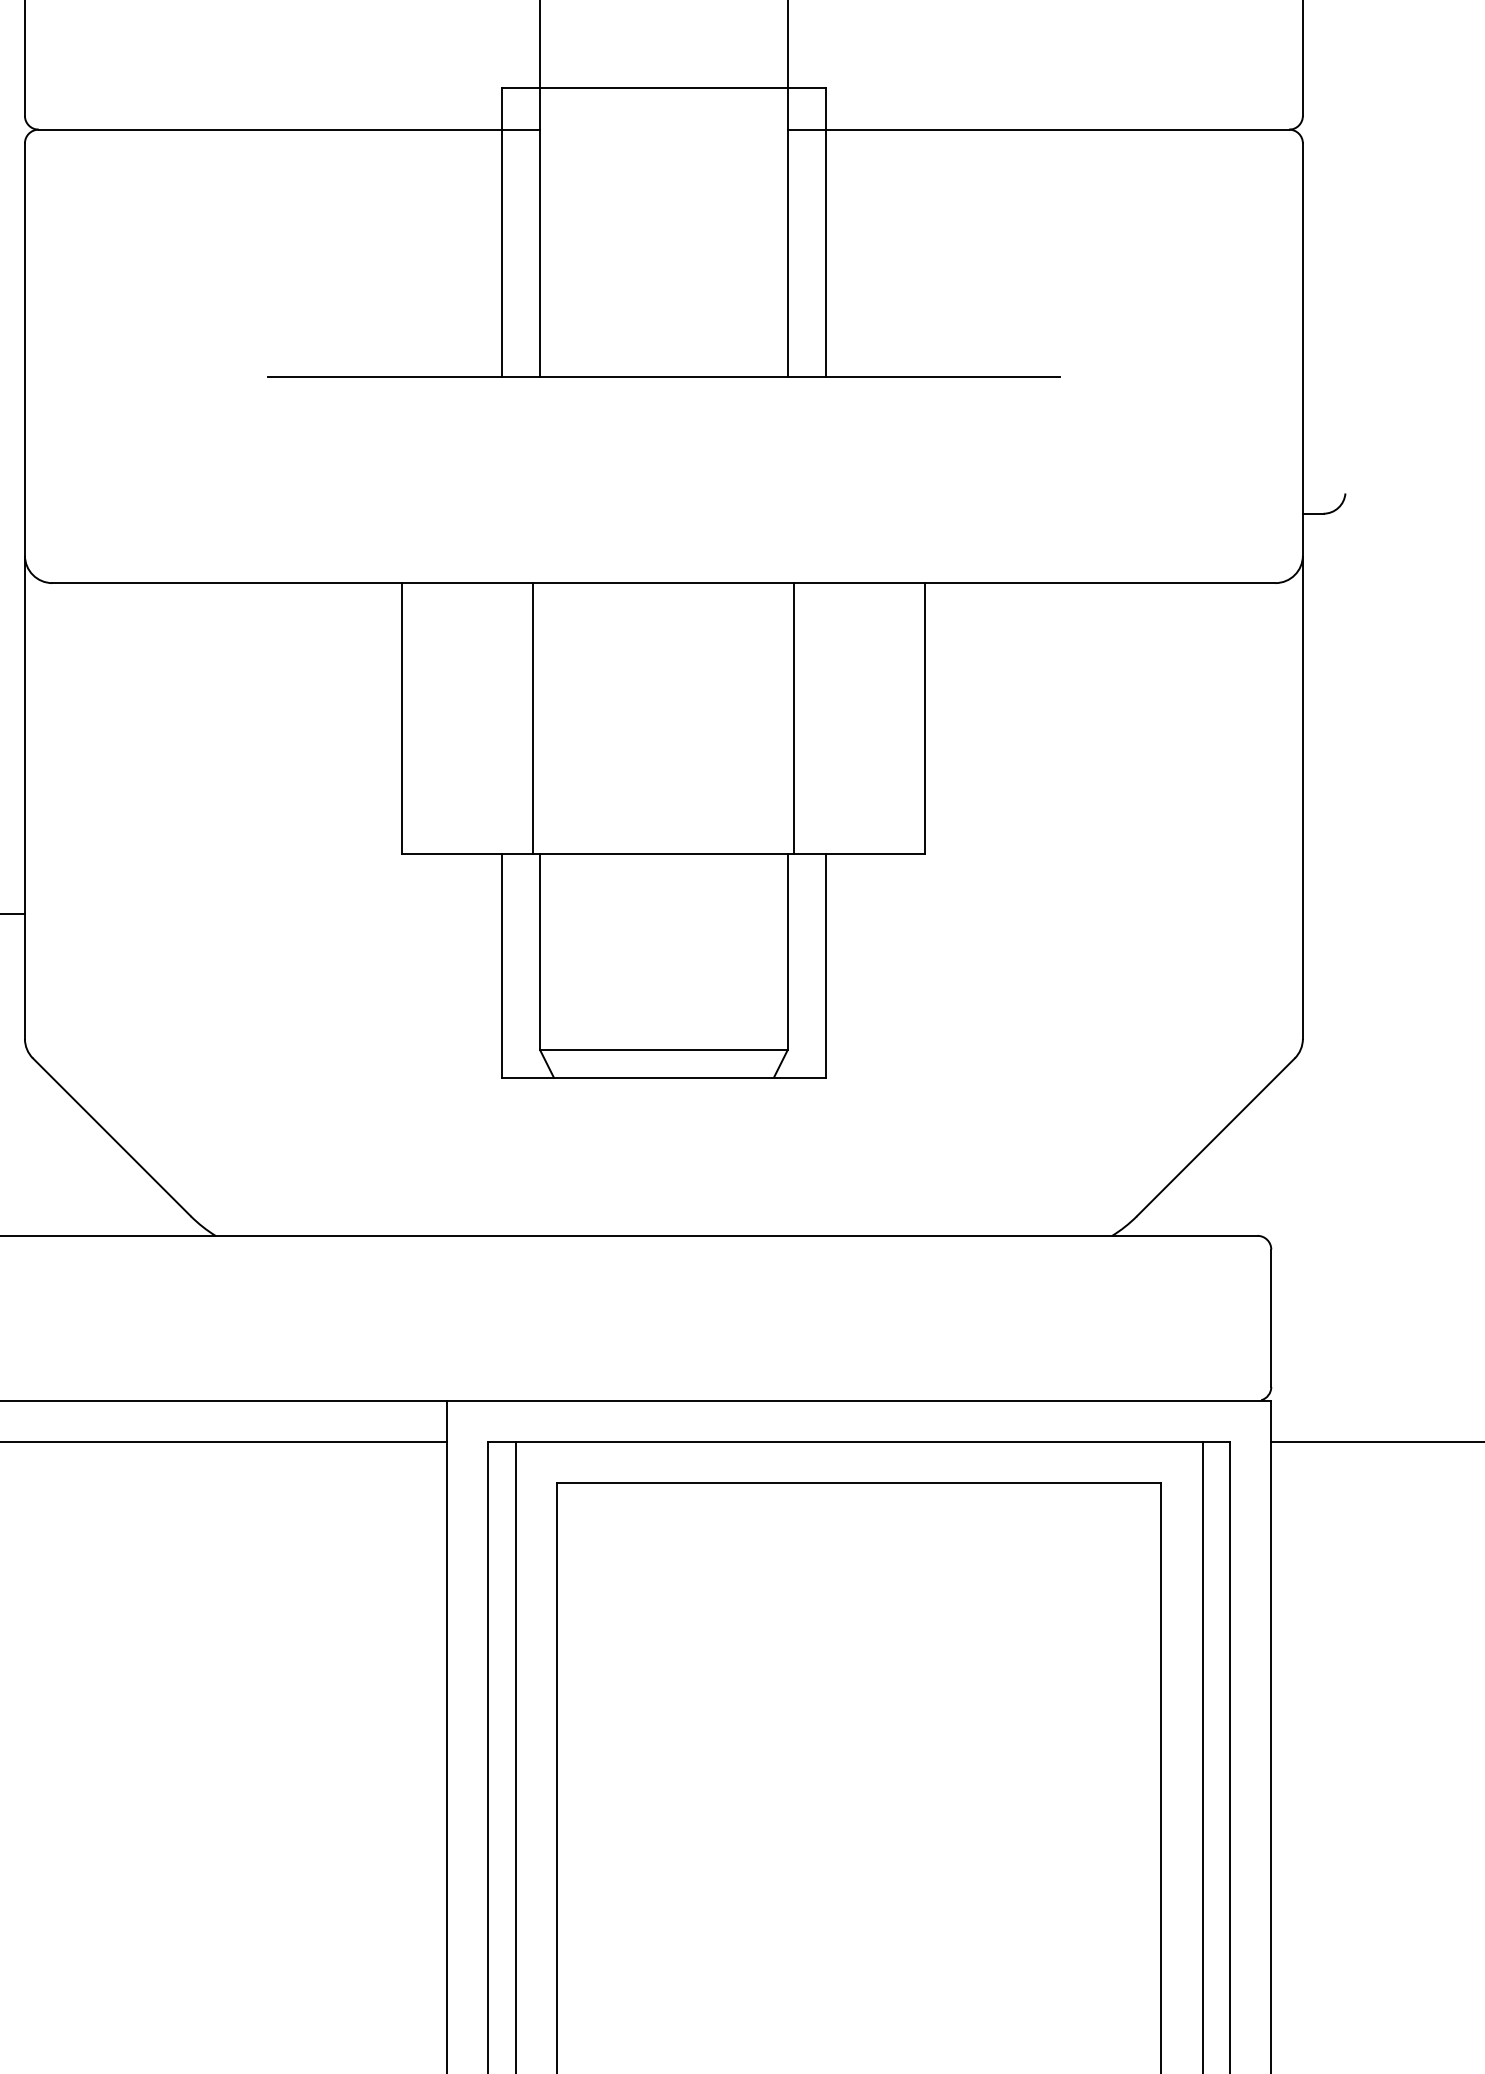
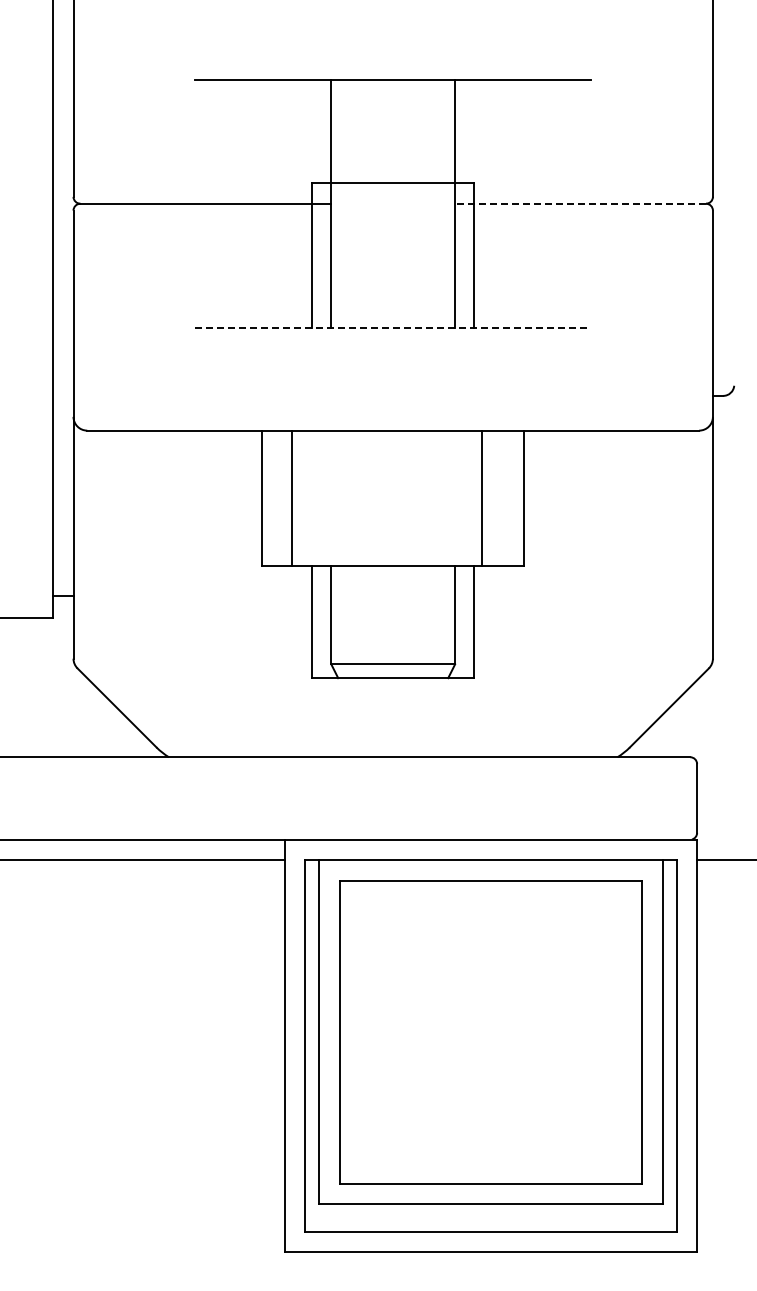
line: (1038, 129) -> (580, 203), solid -> dashed
line: (664, 377) -> (393, 327), solid -> dashed
line: (532, 718) -> (291, 498), moved
line: (794, 718) -> (482, 498), moved

